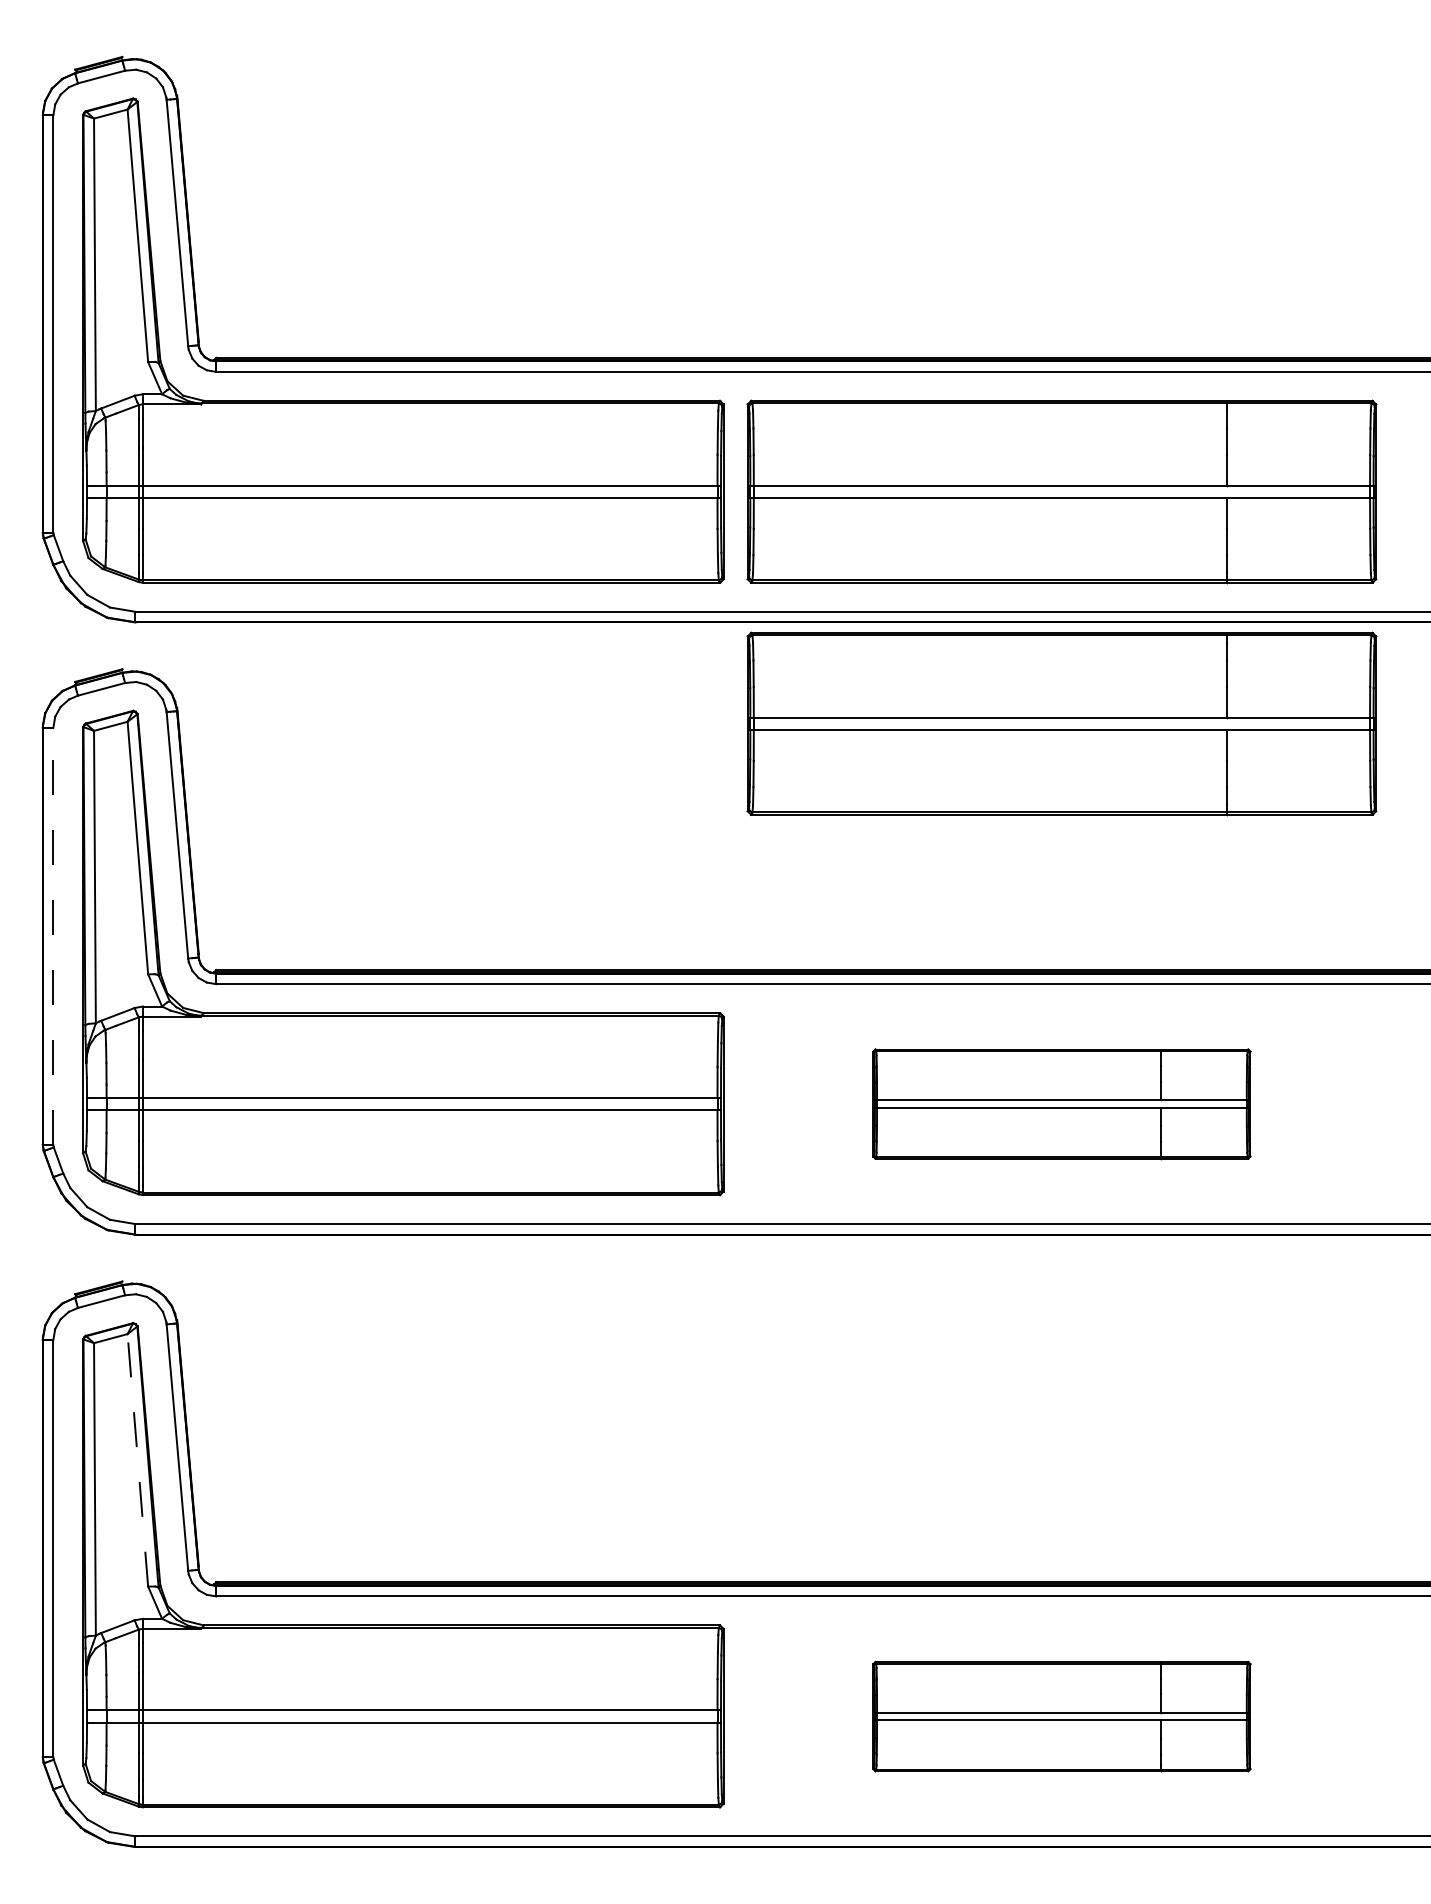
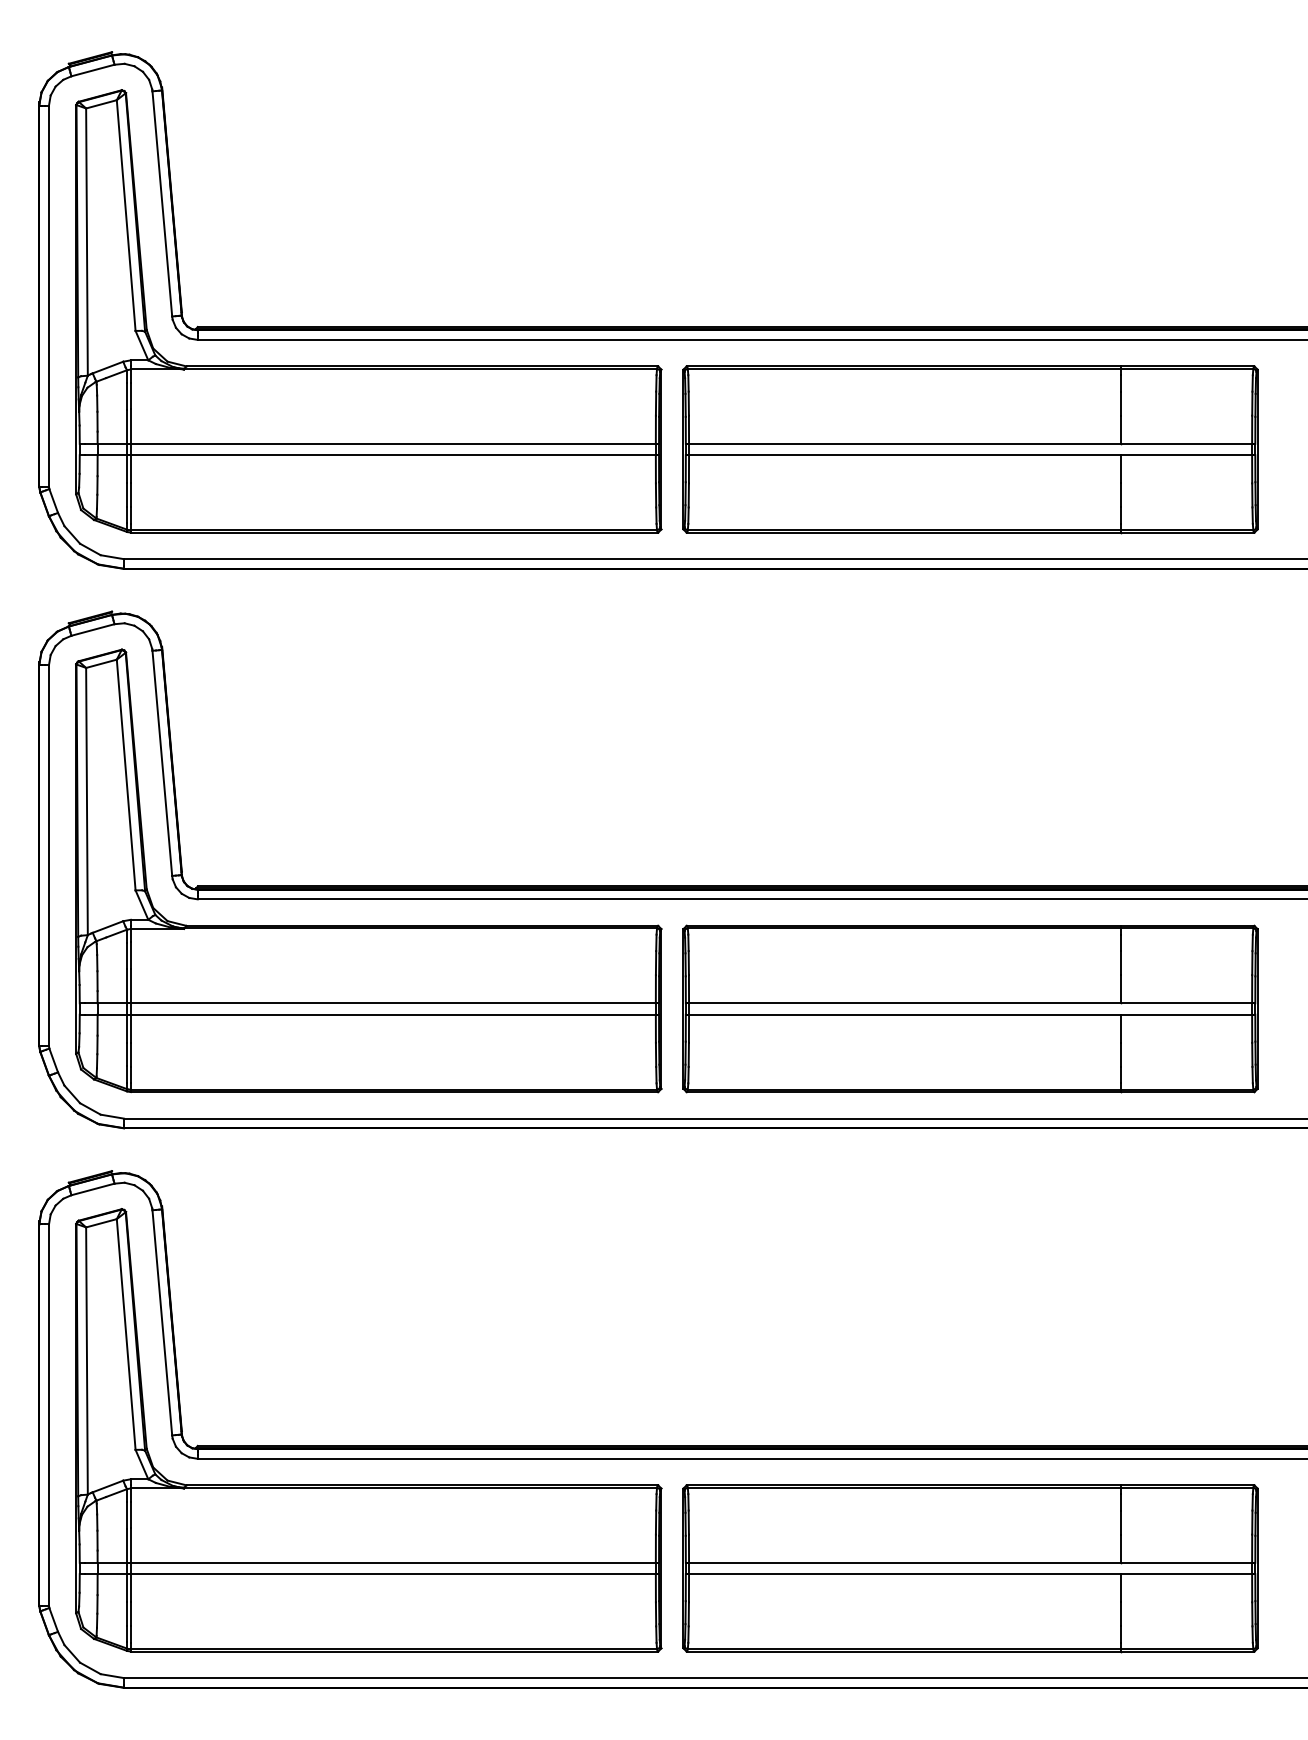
part: (1061, 723) -> (970, 661), removed
line: (53, 936) -> (49, 855), dashed -> solid
part: (1061, 1103) -> (970, 1008), size x1.67
line: (138, 1460) -> (126, 1334), dashed -> solid
part: (1061, 1716) -> (970, 1568), size x1.67

